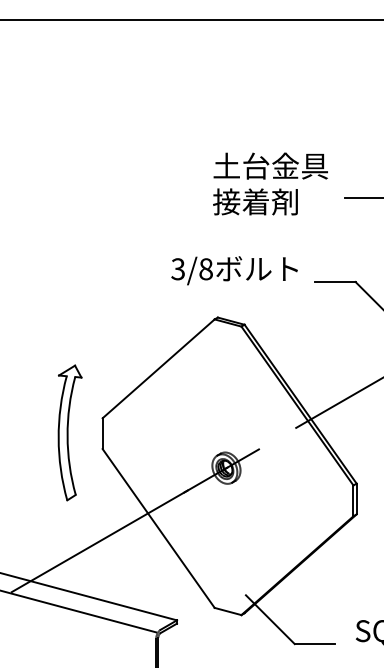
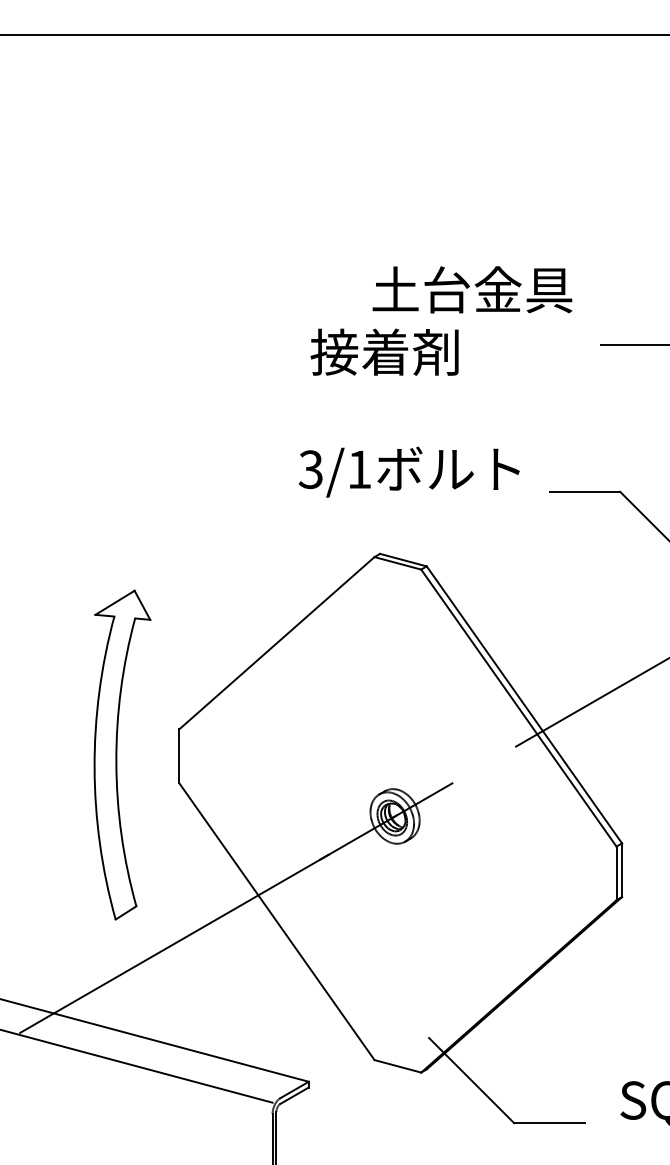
text: (255, 201) -> (384, 351), moved
text: (205, 269) -> (358, 470), 3/8 -> 3/1
part: (69, 432) -> (121, 754), size x1.4

